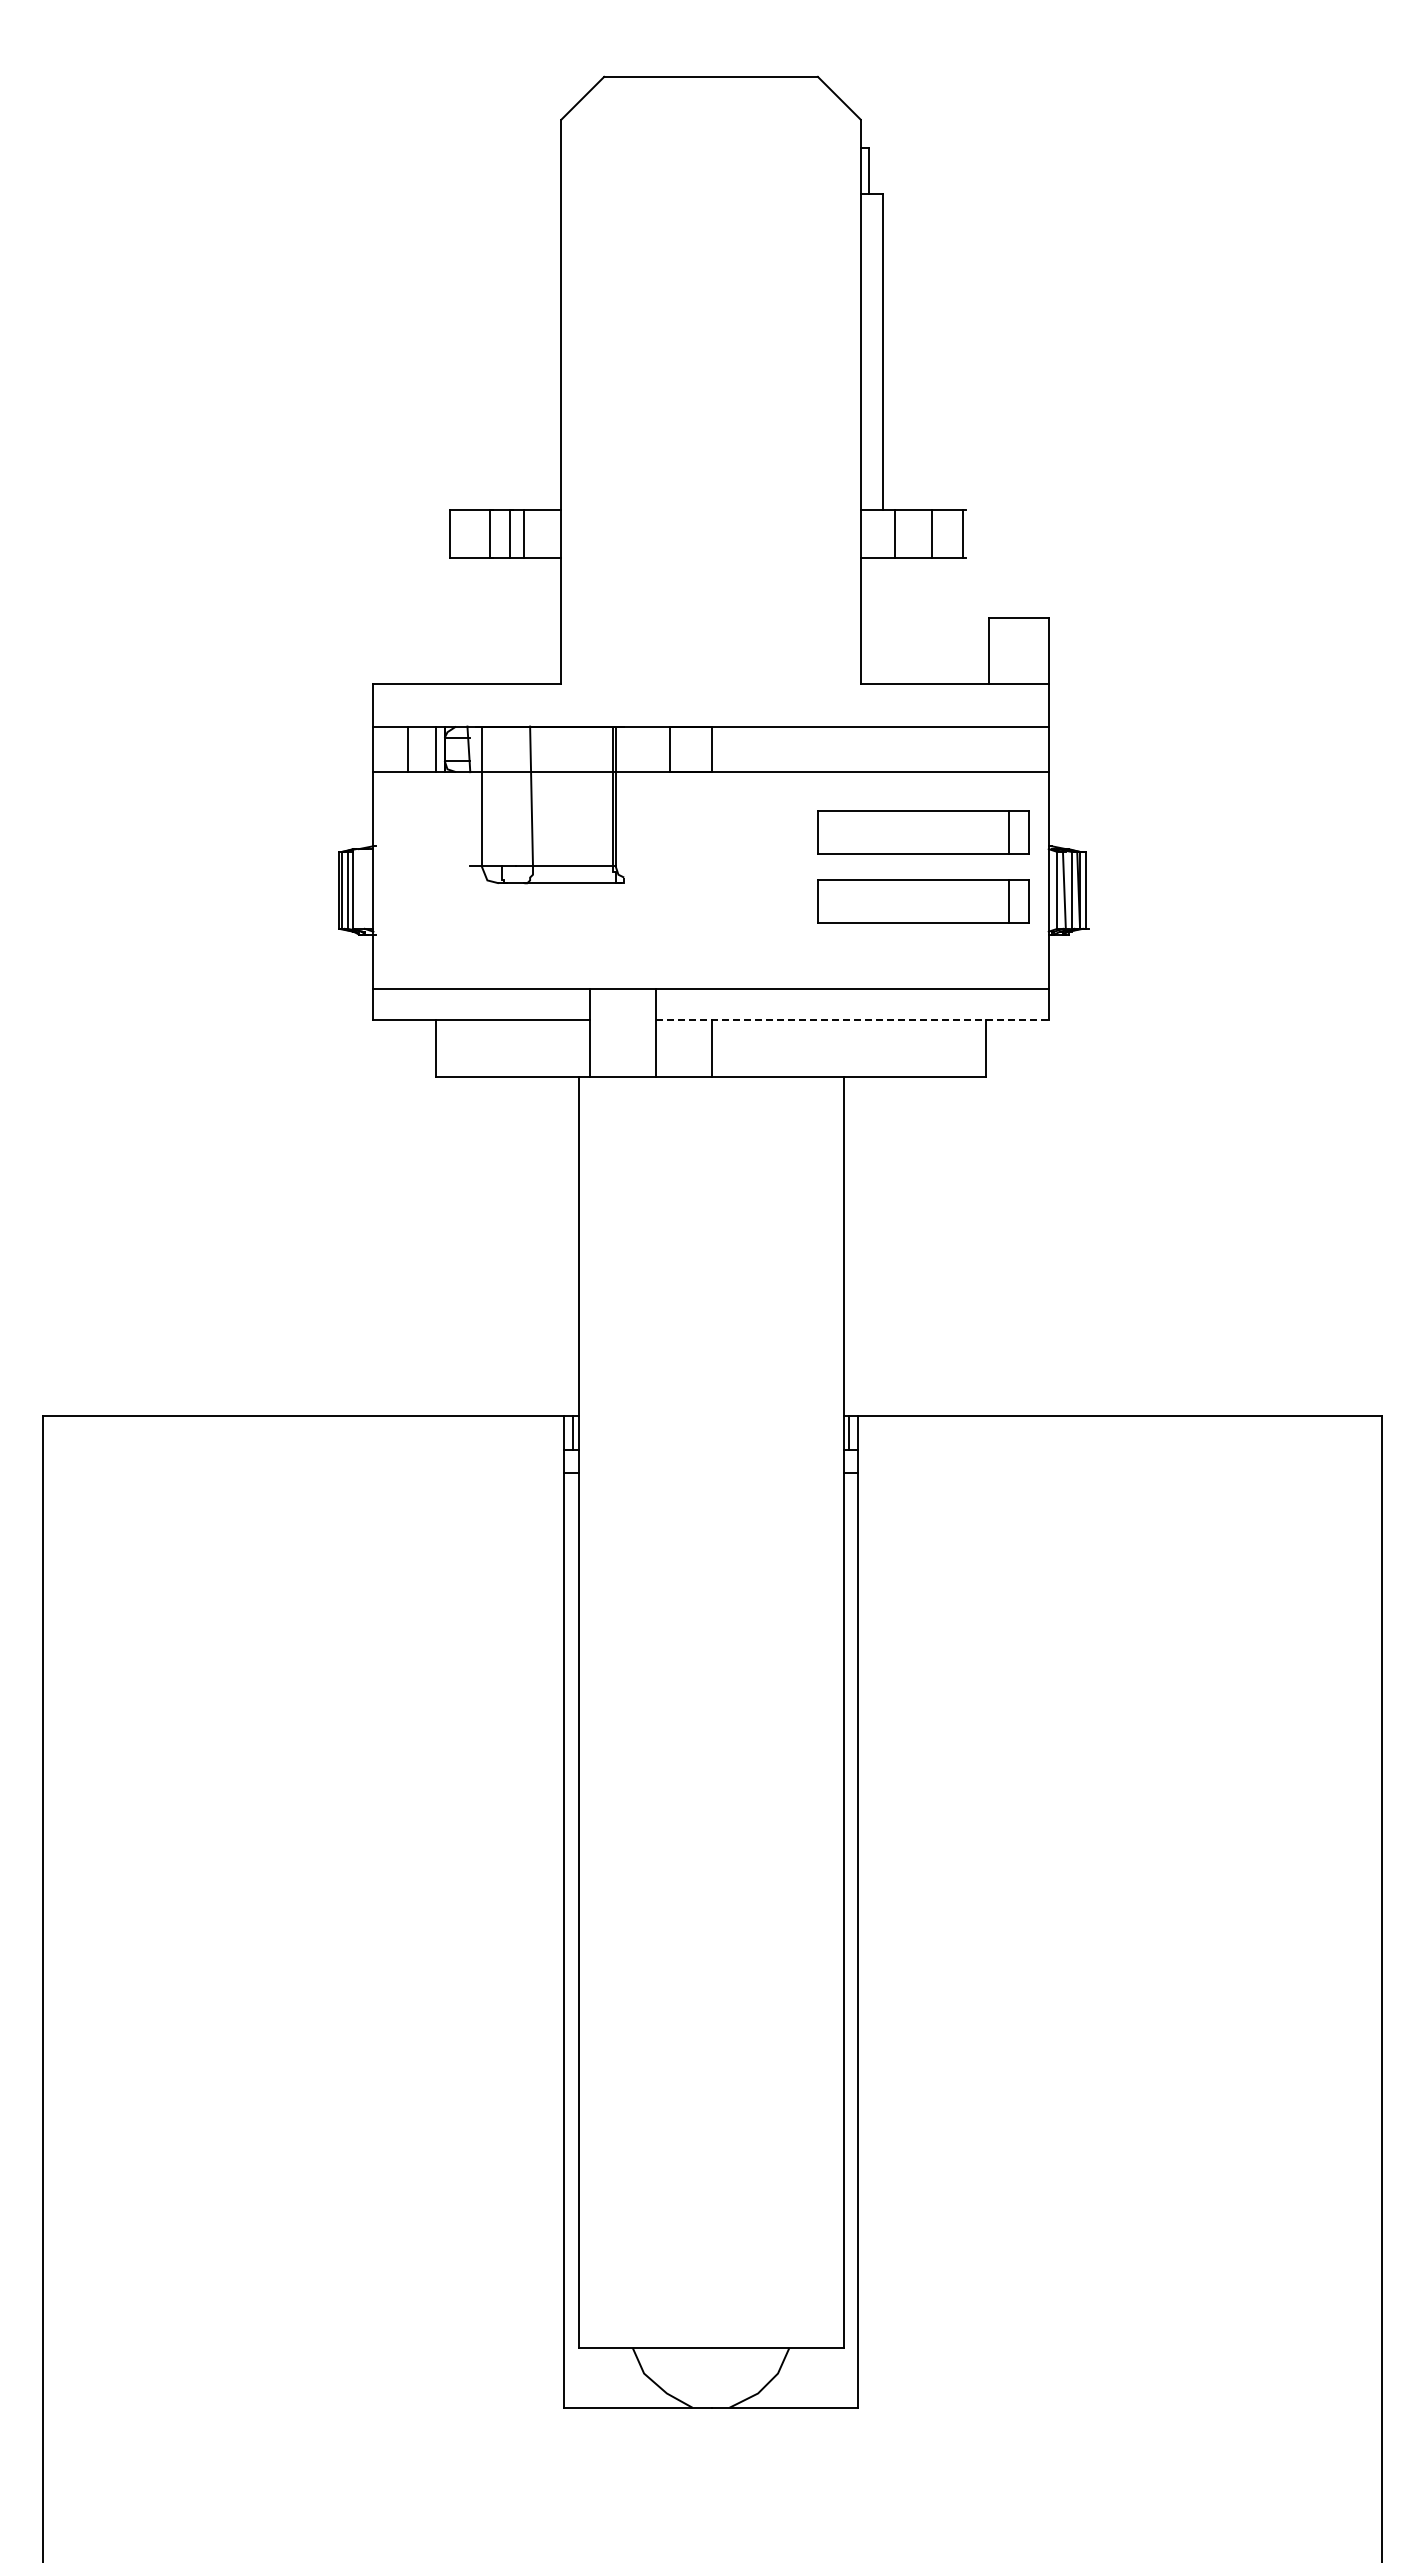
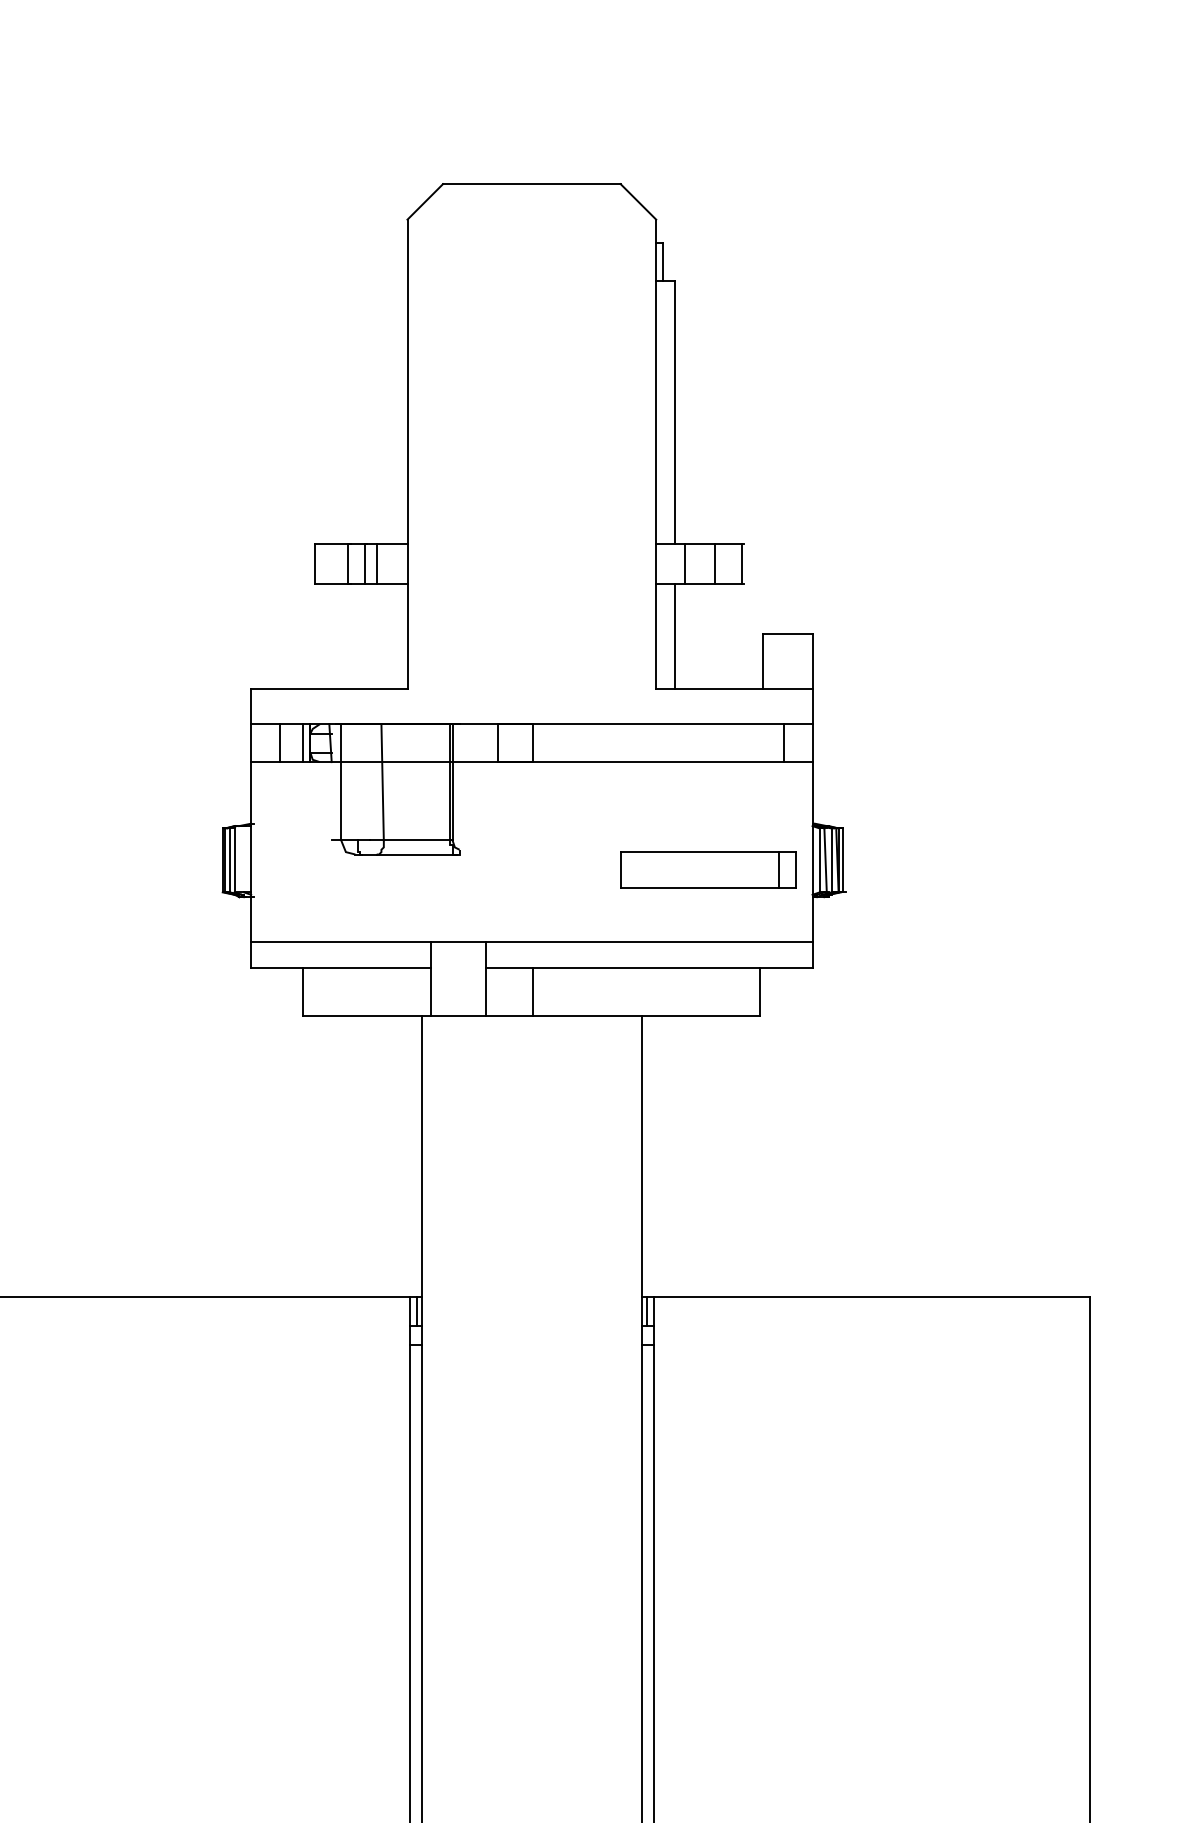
line: (883, 620) -> (675, 636), added
line: (1014, 749) -> (784, 743), added
part: (923, 832) -> (708, 812), removed
line: (852, 1020) -> (649, 968), dashed -> solid

